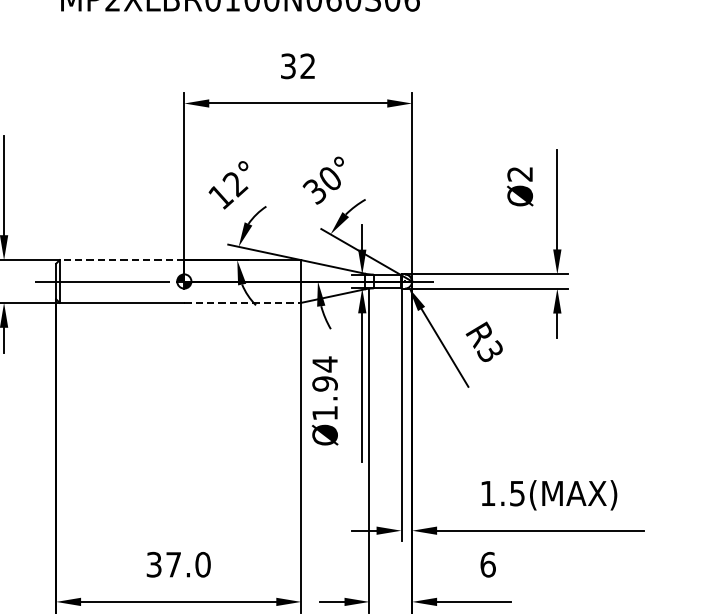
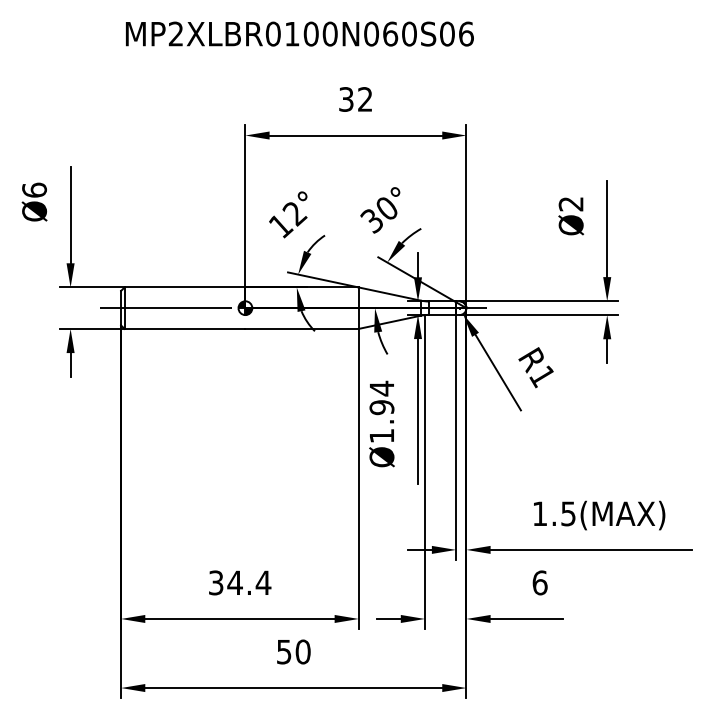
line: (121, 260) -> (184, 287), dashed -> solid
line: (243, 302) -> (302, 328), dashed -> solid
text: (489, 351) -> (541, 376), R3 -> R1
text: (188, 564) -> (249, 582), 37.0 -> 34.4

